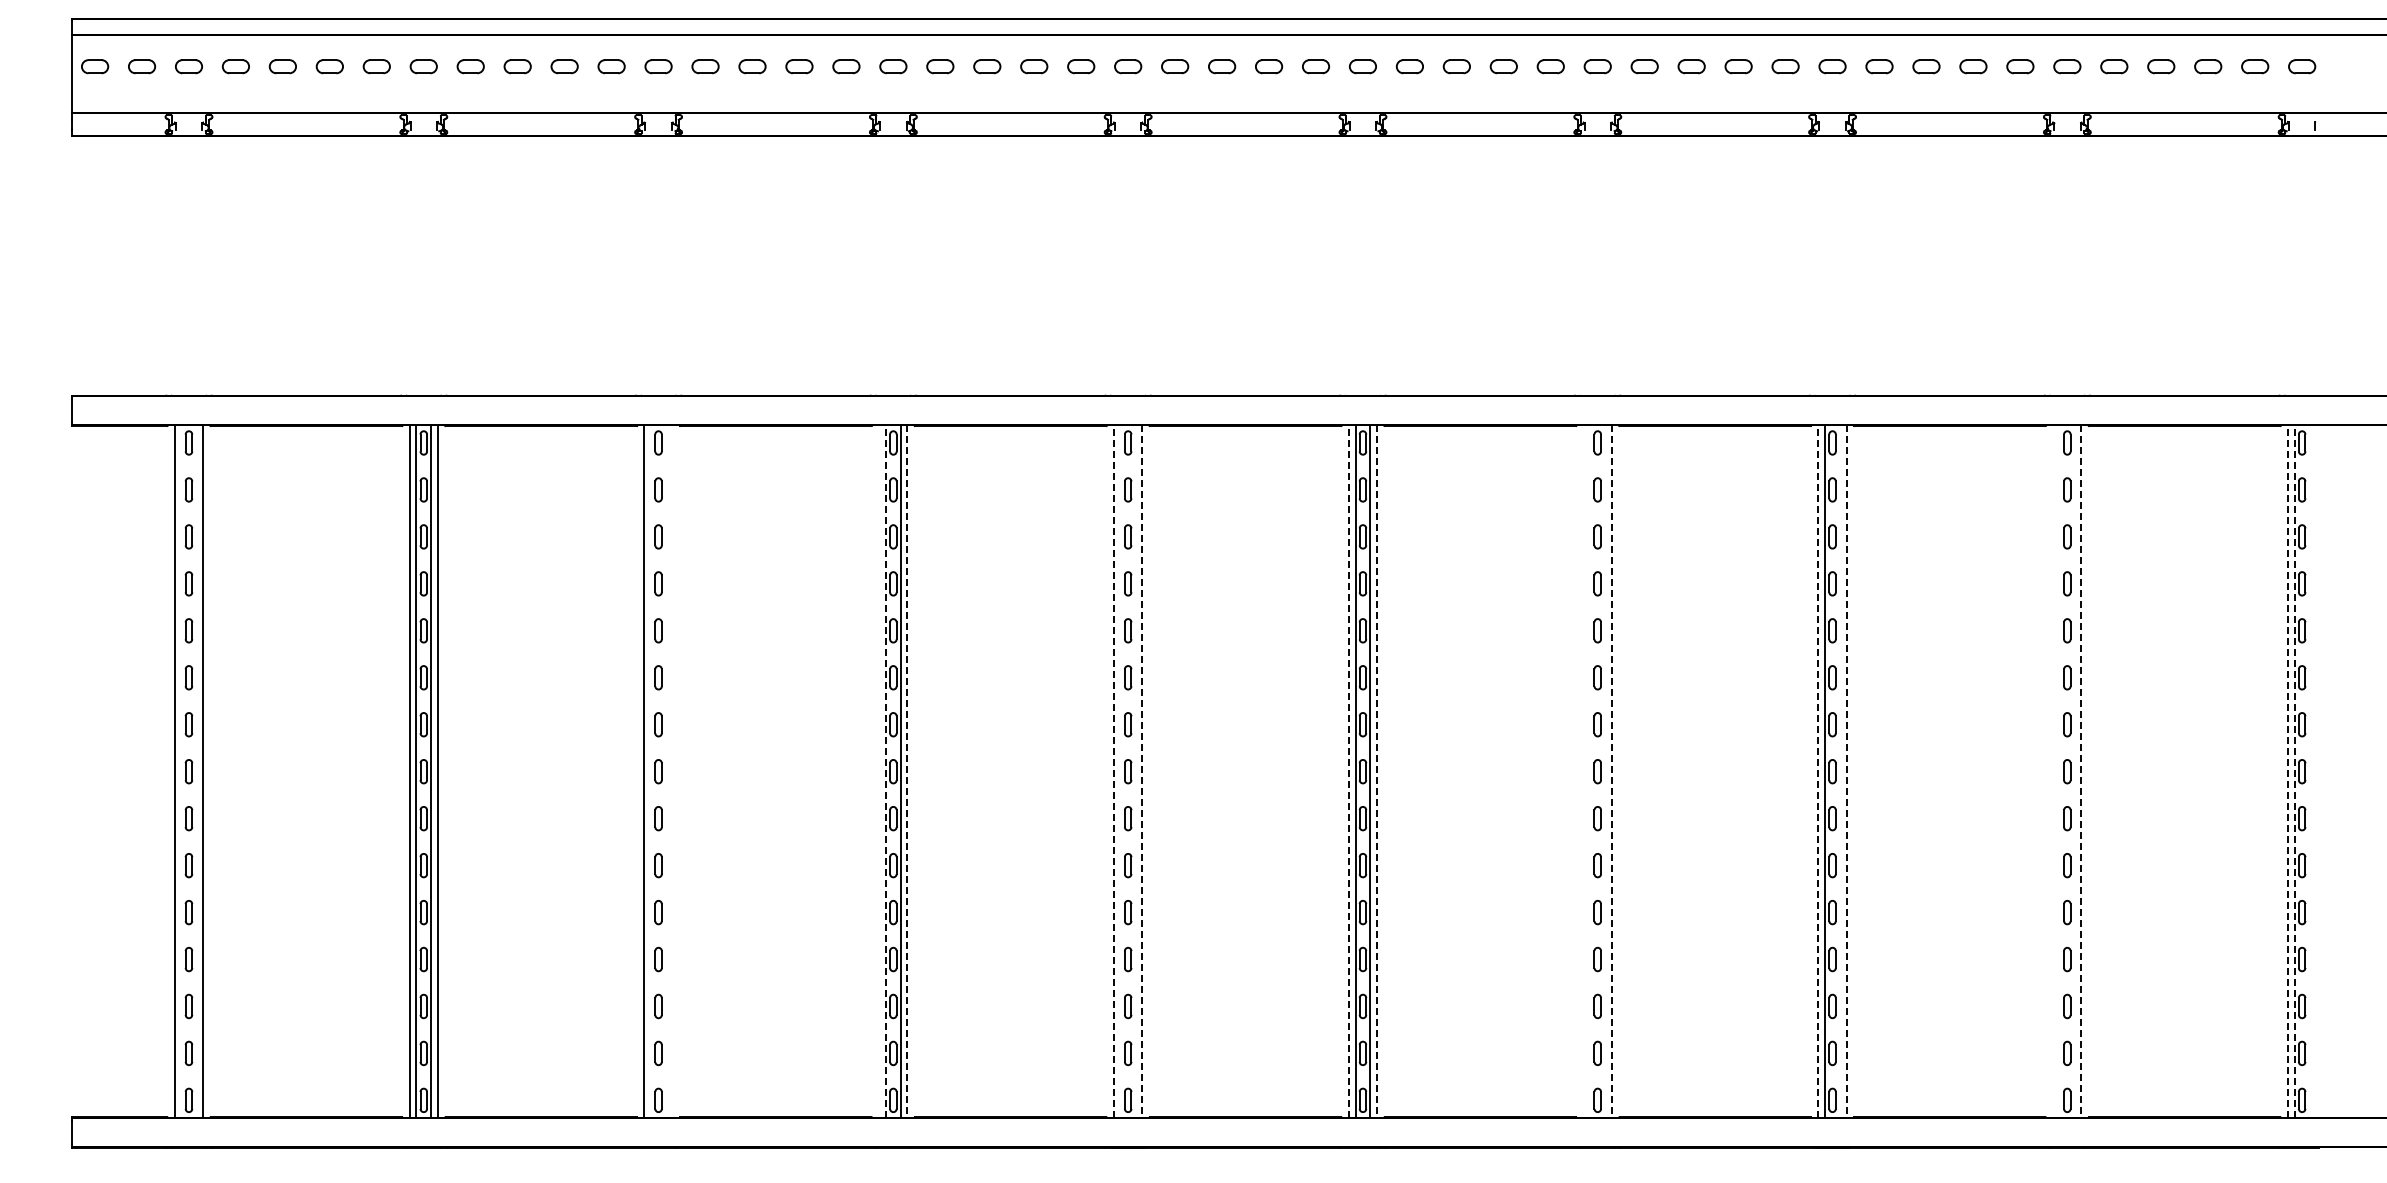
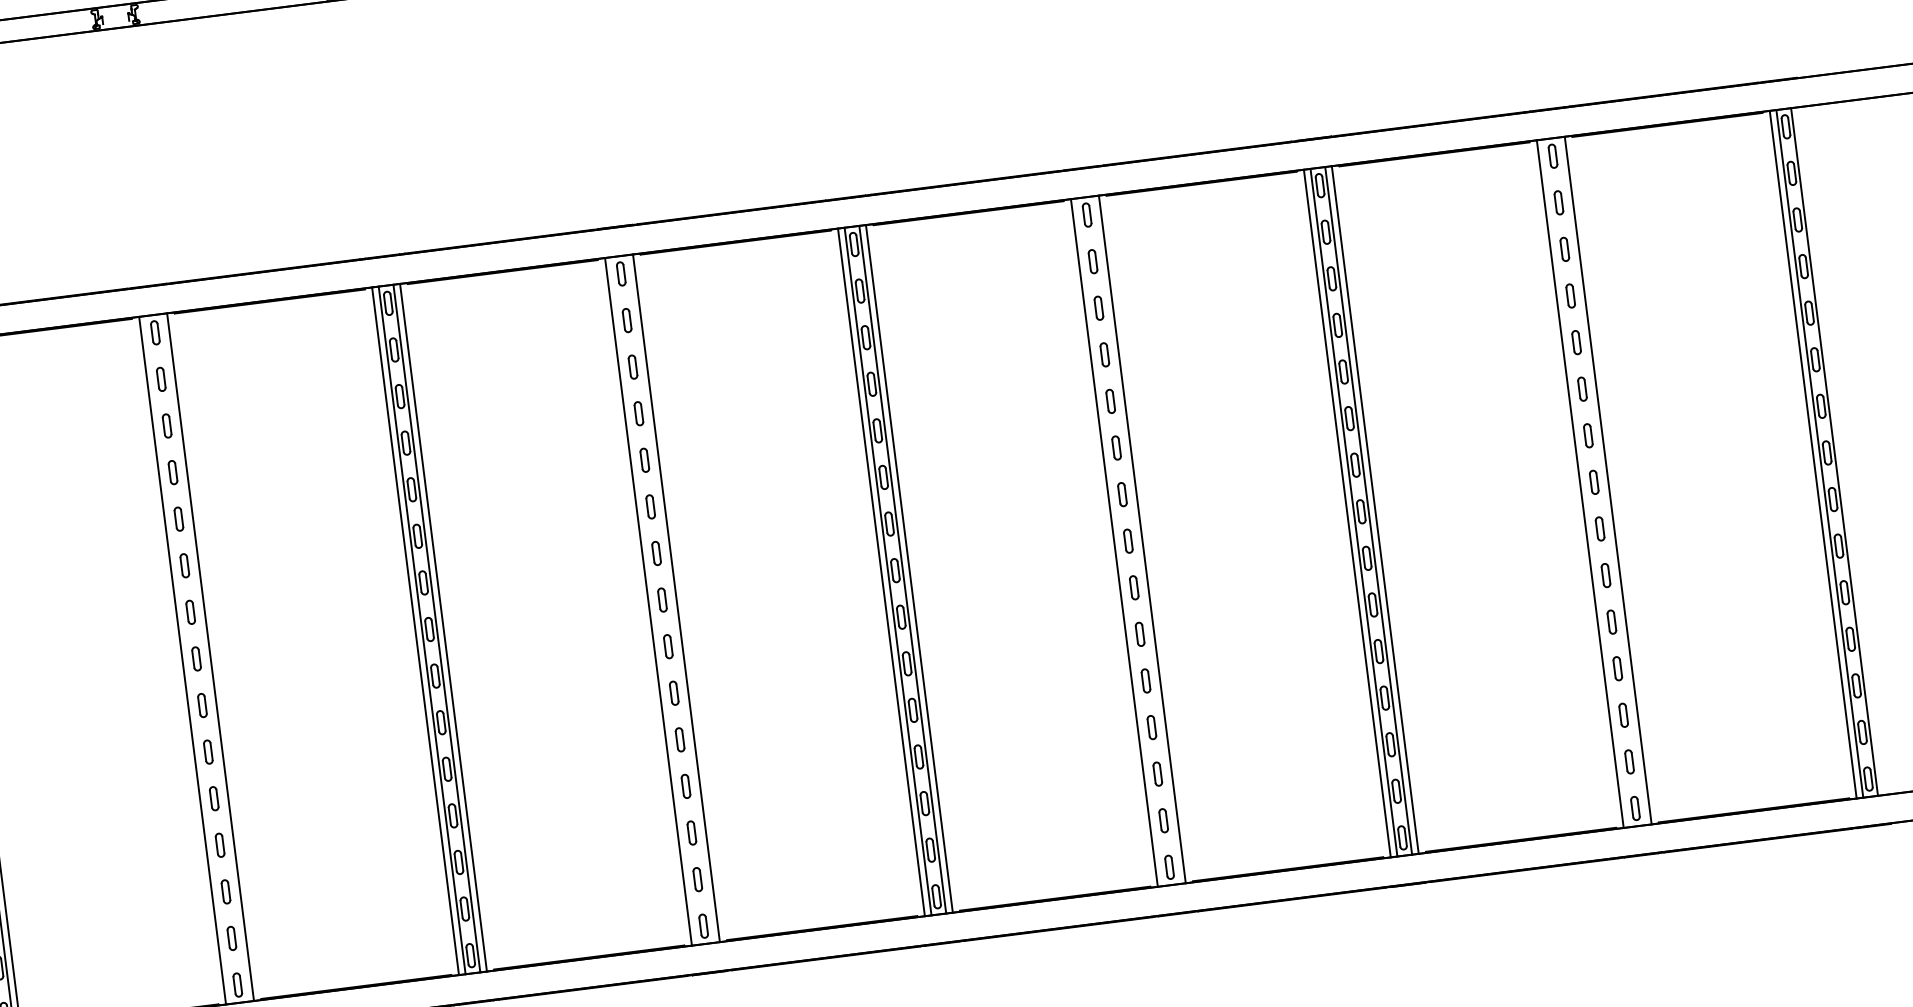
line: (672, 771) -> (210, 657), added
line: (879, 771) -> (415, 631), added
line: (885, 771) -> (421, 630), dashed -> solid
line: (907, 771) -> (443, 627), dashed -> solid
line: (1114, 771) -> (648, 601), dashed -> solid
line: (1142, 771) -> (676, 598), dashed -> solid
line: (1348, 771) -> (881, 572), dashed -> solid
line: (1377, 771) -> (909, 568), dashed -> solid
line: (1583, 771) -> (1114, 542), added
line: (1611, 771) -> (1141, 539), dashed -> solid
line: (1818, 771) -> (1347, 513), dashed -> solid
line: (1839, 771) -> (1368, 510), added
line: (1846, 771) -> (1375, 509), dashed -> solid
line: (2053, 771) -> (1580, 483), added
line: (2081, 771) -> (1608, 480), dashed -> solid
line: (2288, 771) -> (1813, 454), dashed -> solid
line: (2294, 771) -> (1819, 453), dashed -> solid
line: (2309, 771) -> (1834, 451), added

